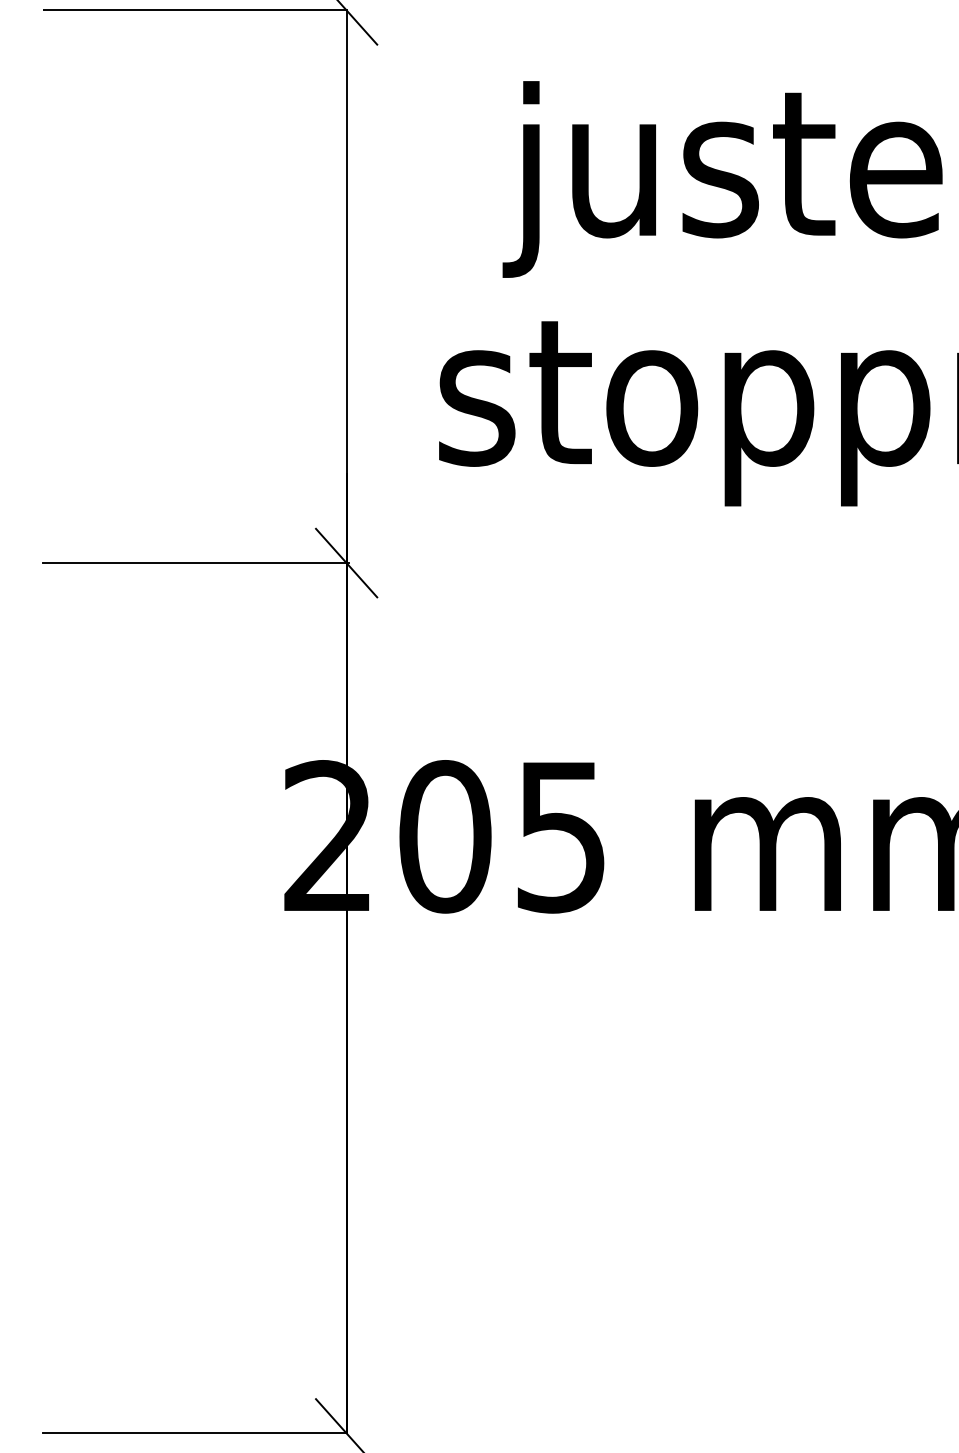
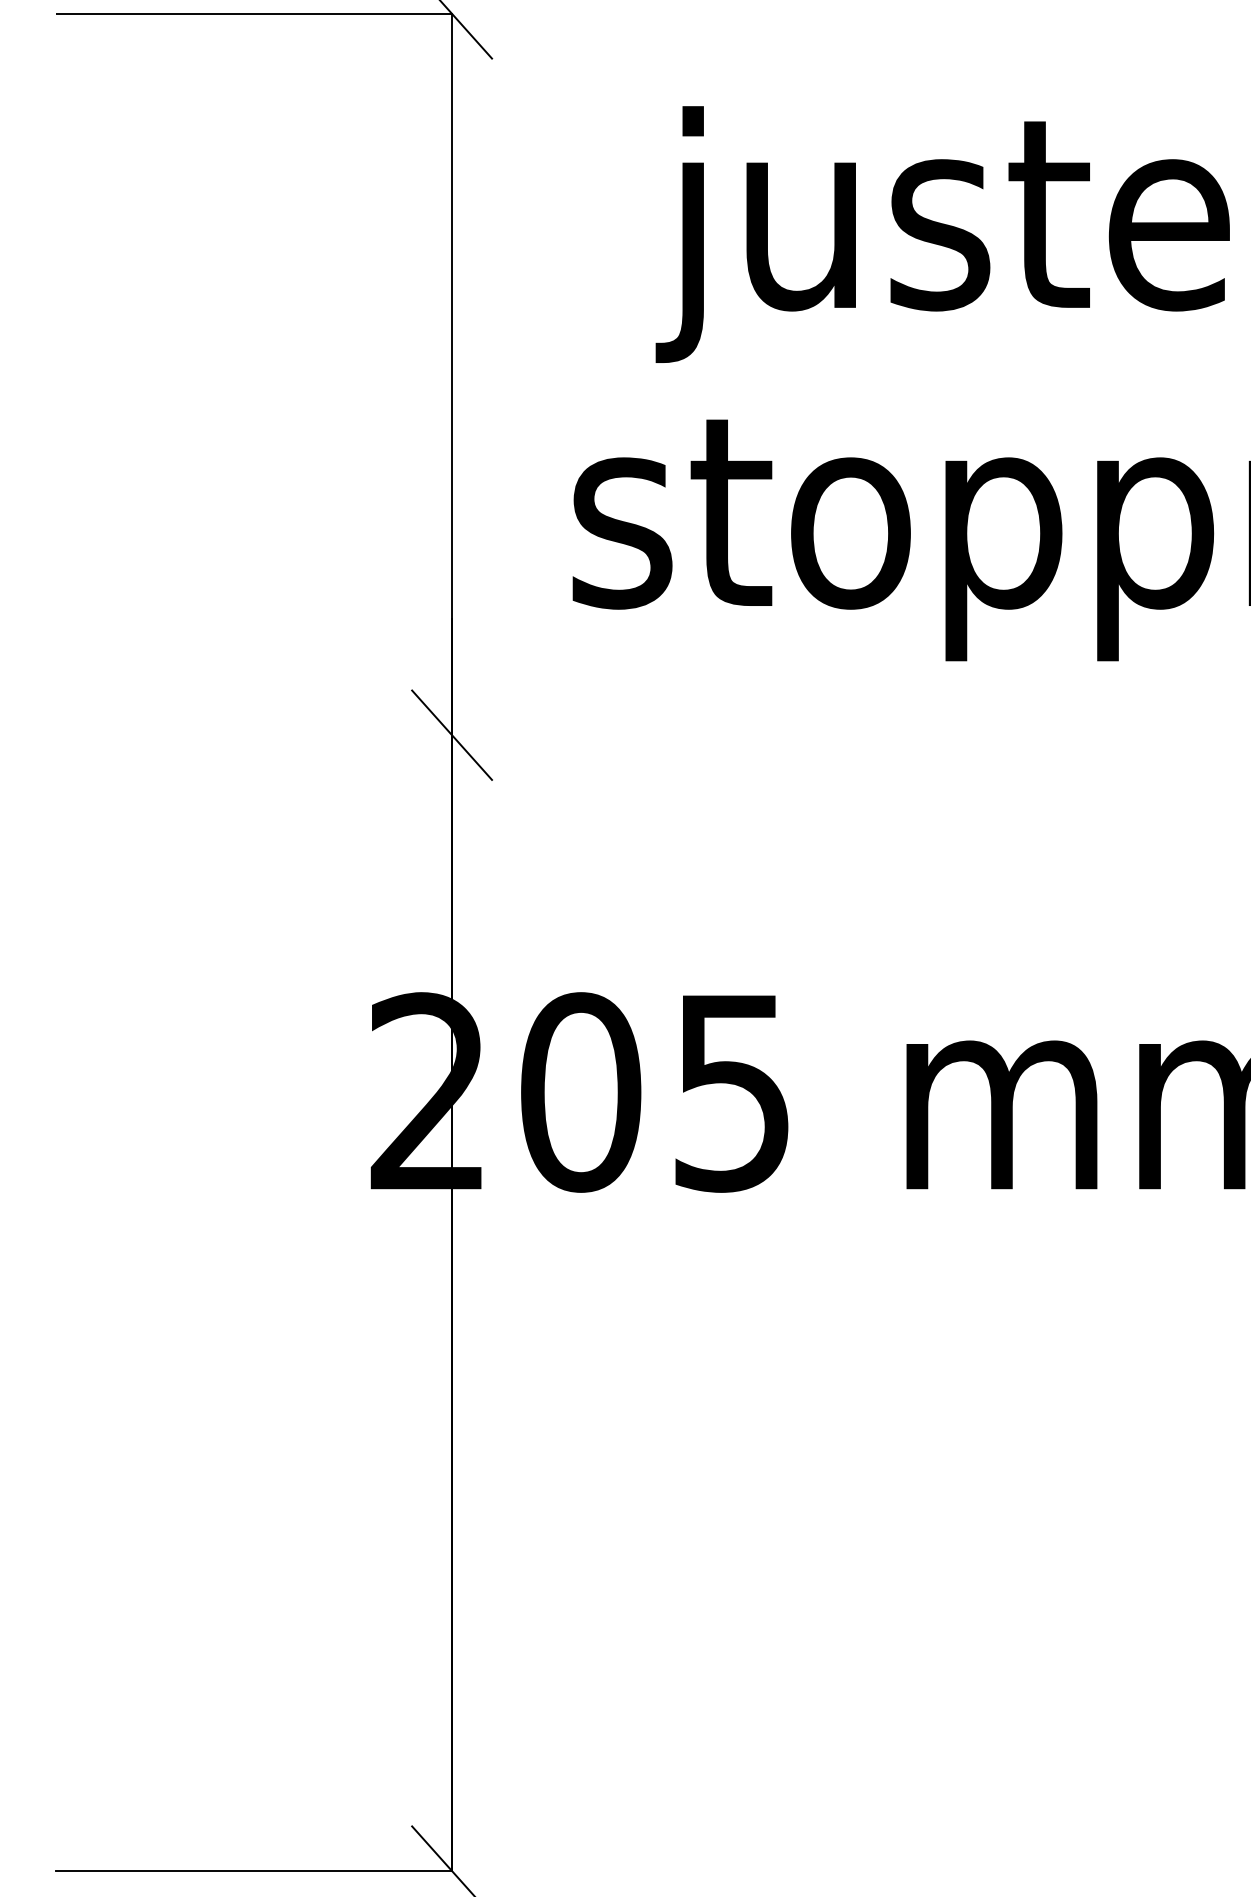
line: (196, 563) -> (255, 735), removed

